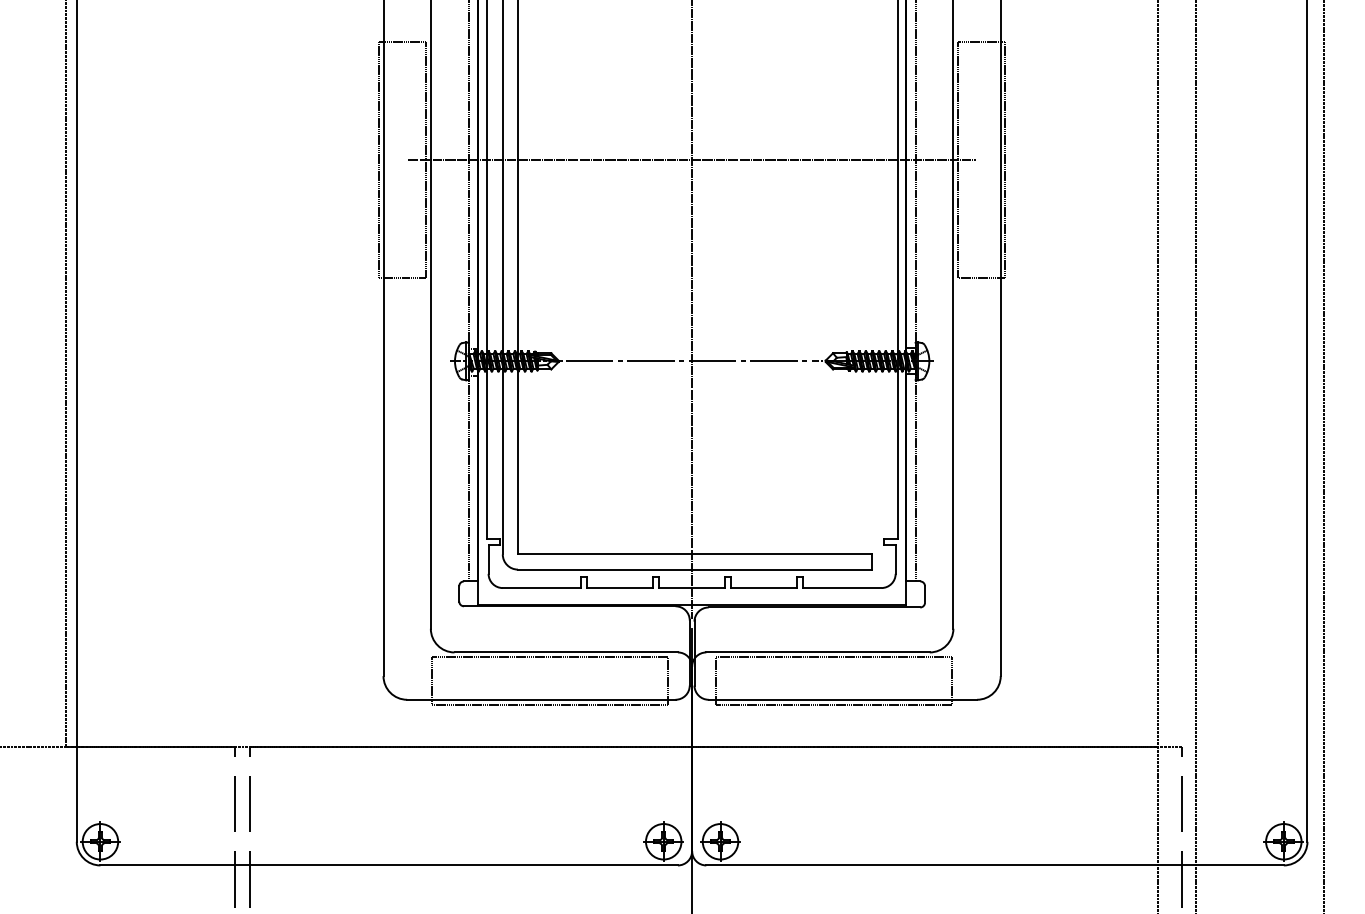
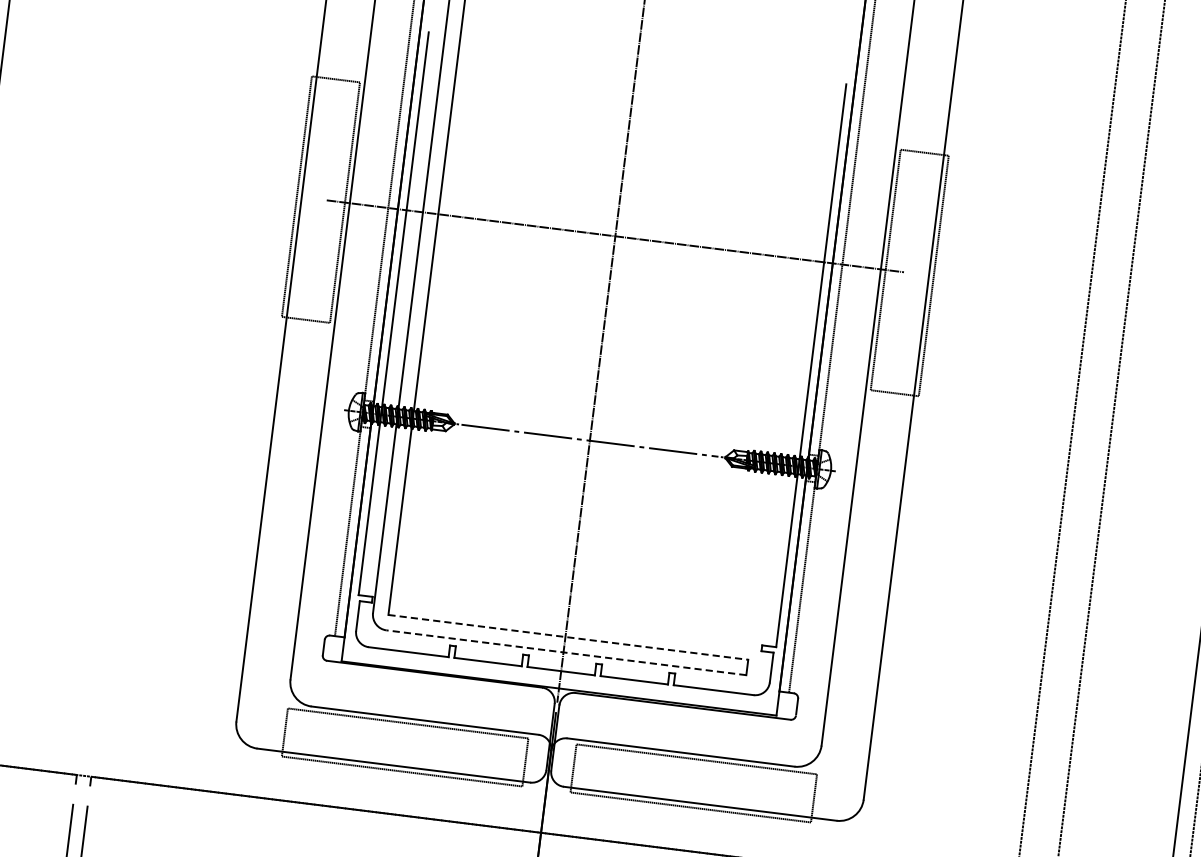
line: (695, 554) -> (568, 637), solid -> dashed
line: (694, 569) -> (565, 652), solid -> dashed

